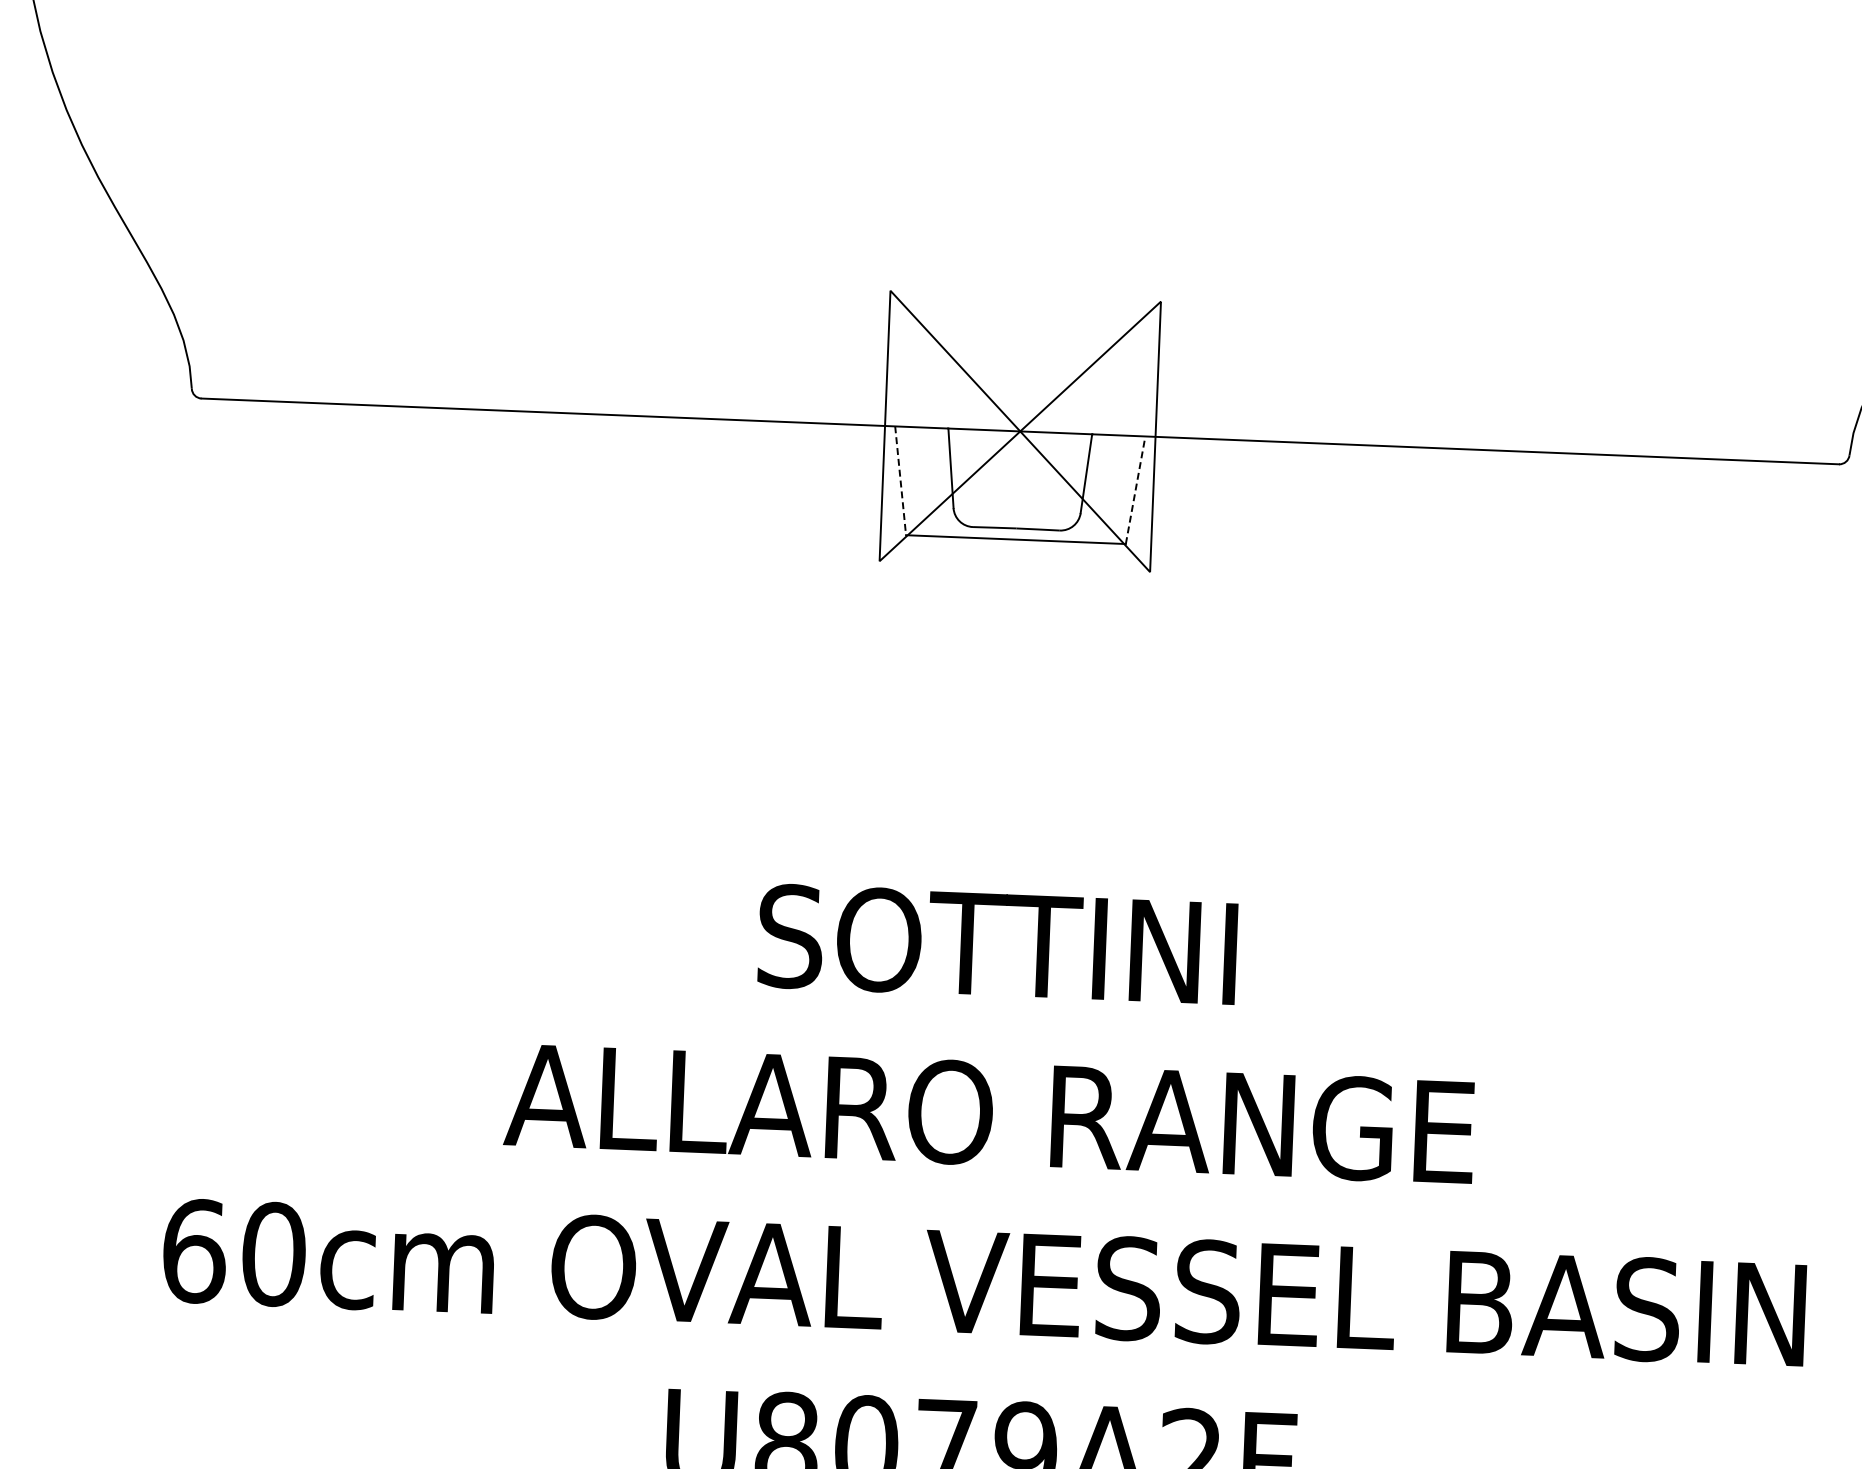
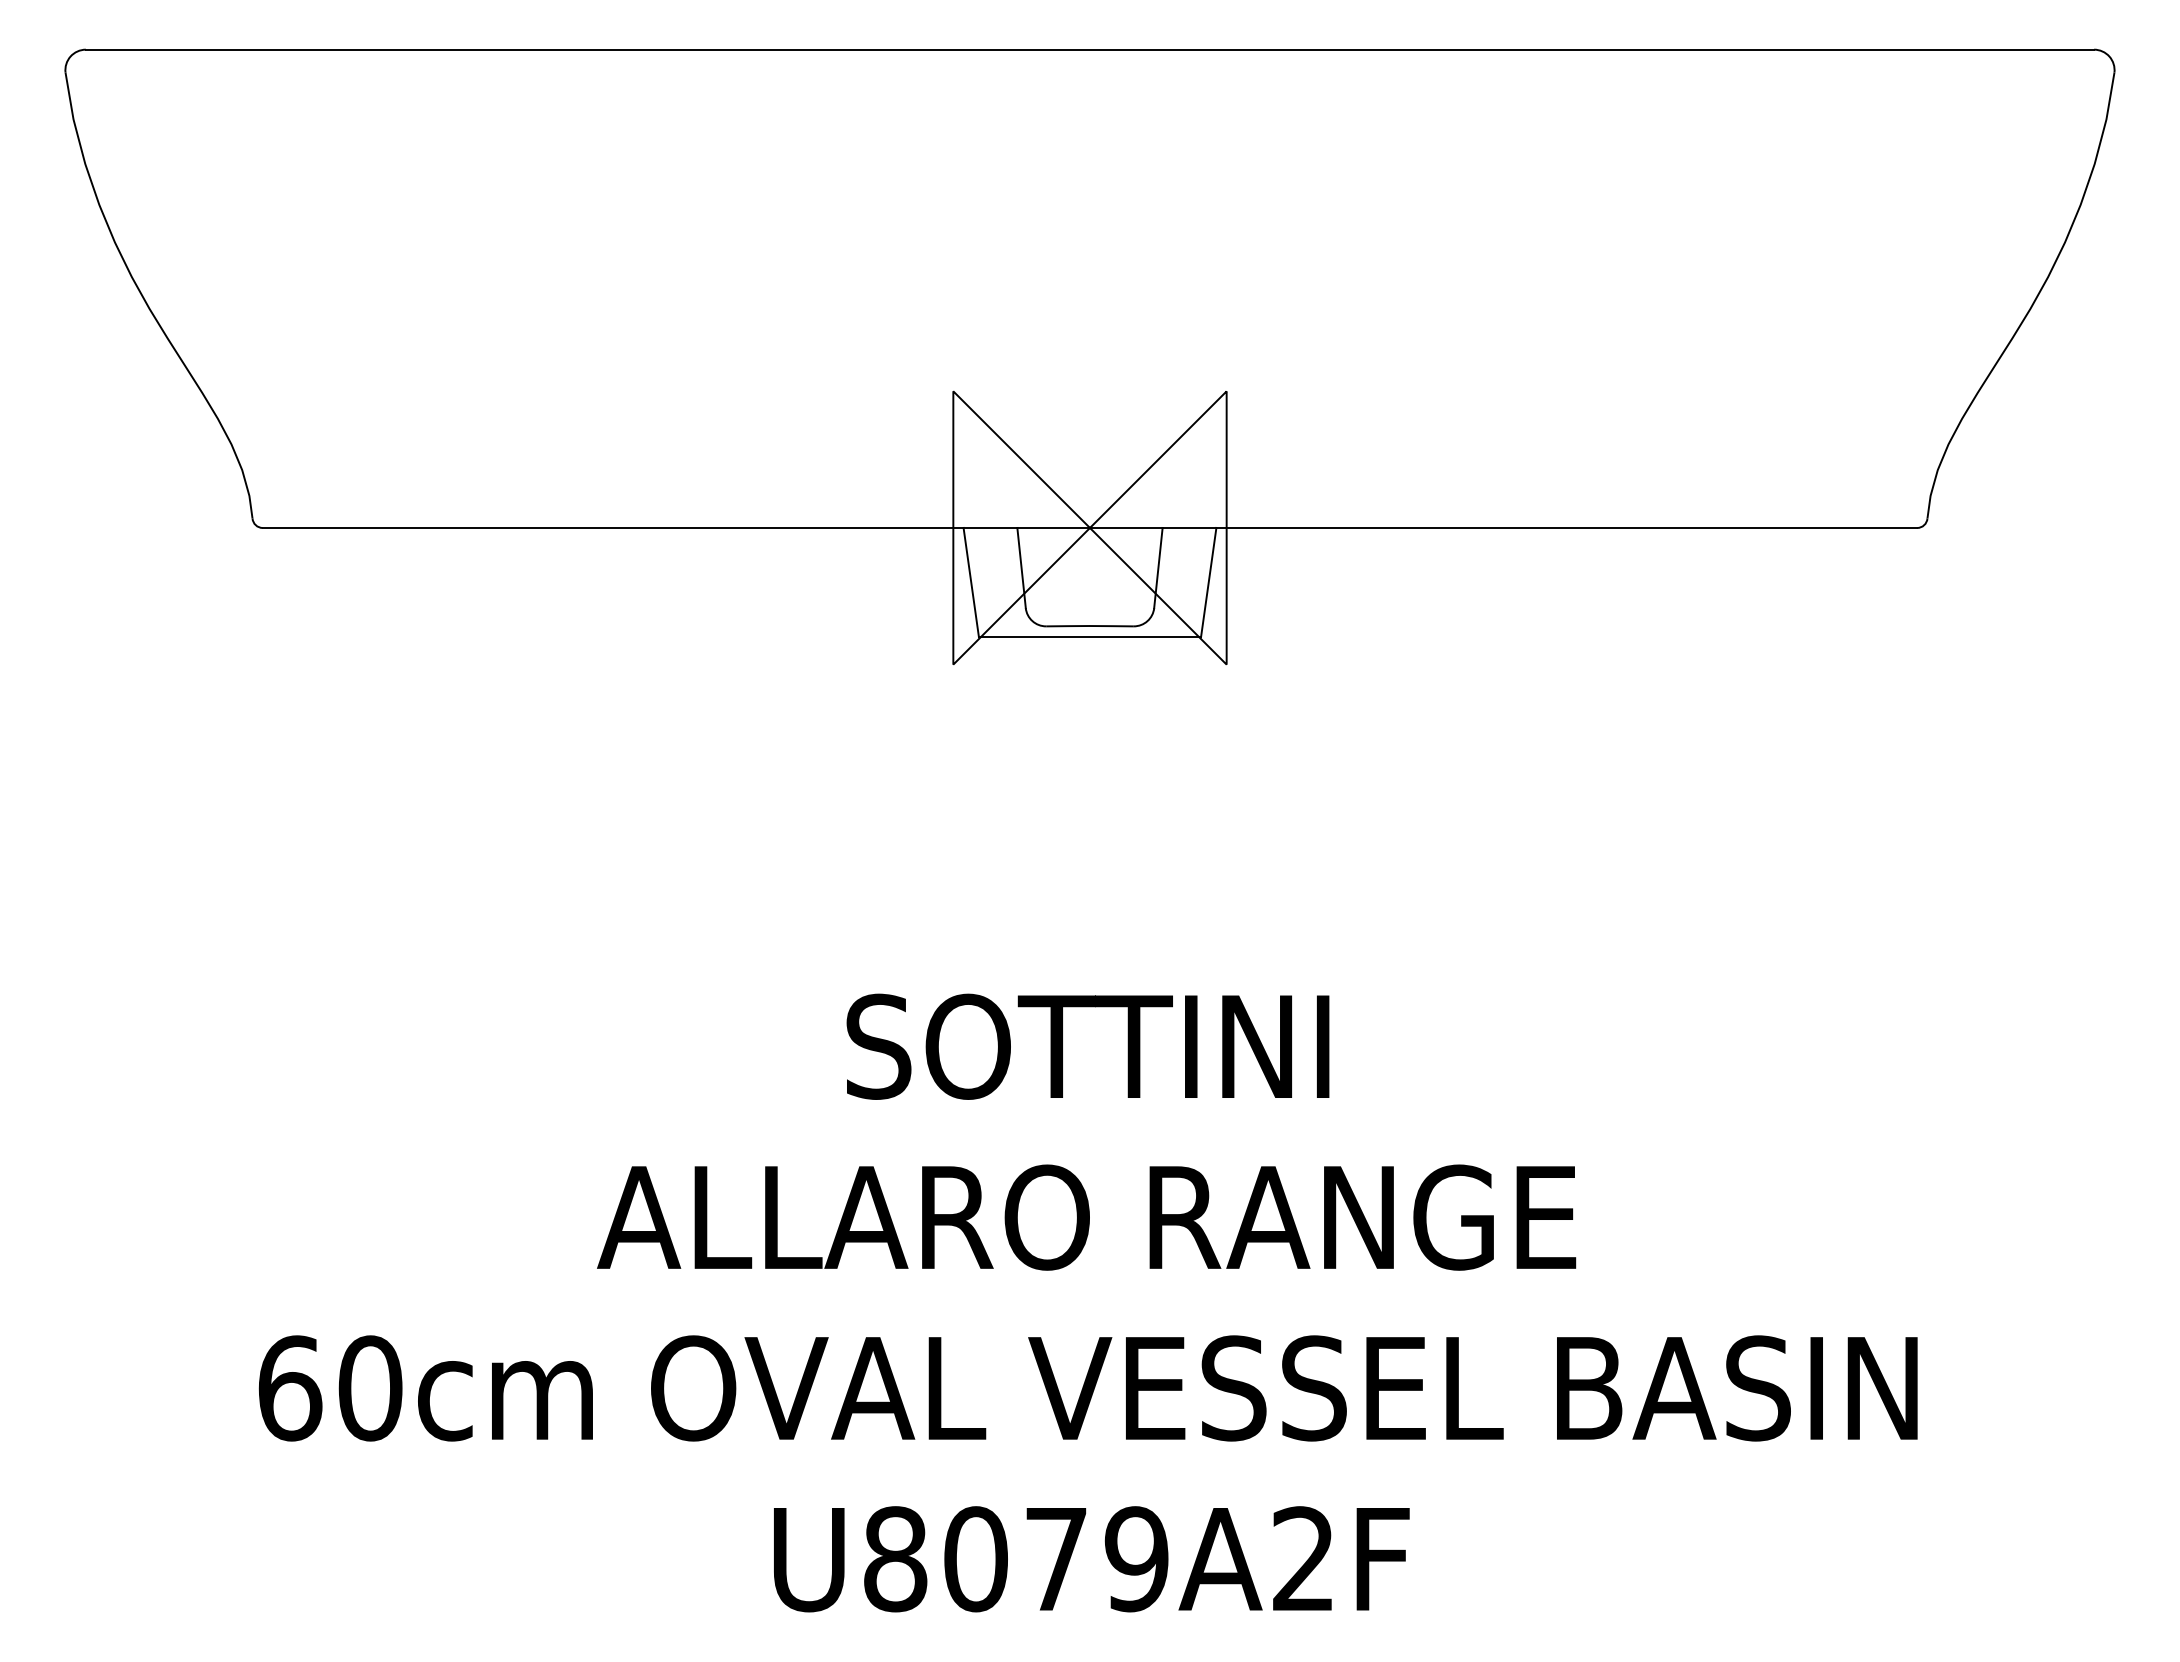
line: (900, 481) -> (971, 583), dashed -> solid
line: (1135, 490) -> (1208, 582), dashed -> solid

